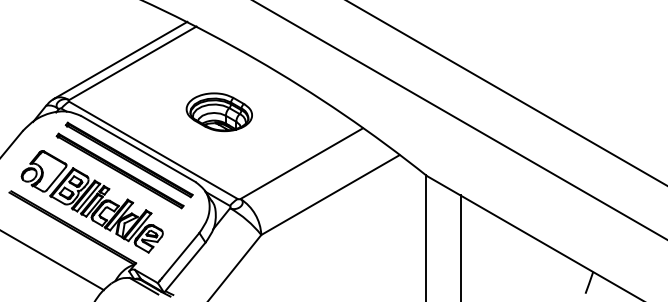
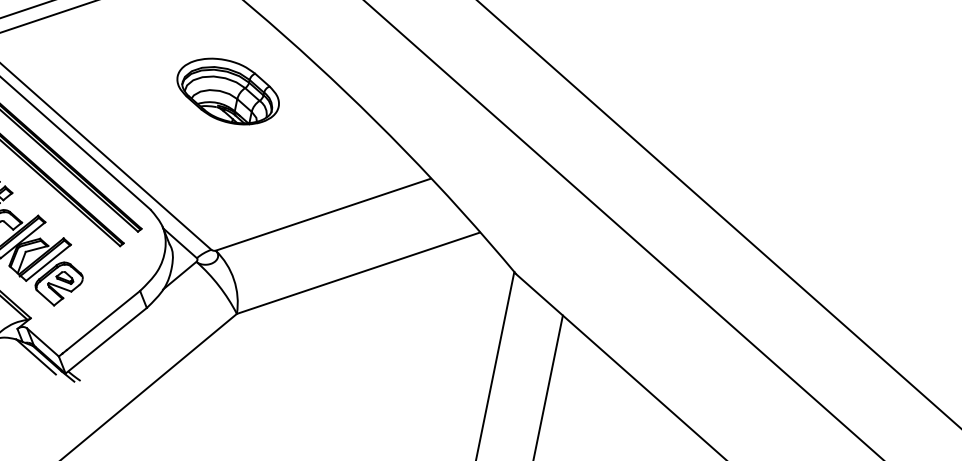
part: (218, 112) -> (226, 91), moved

